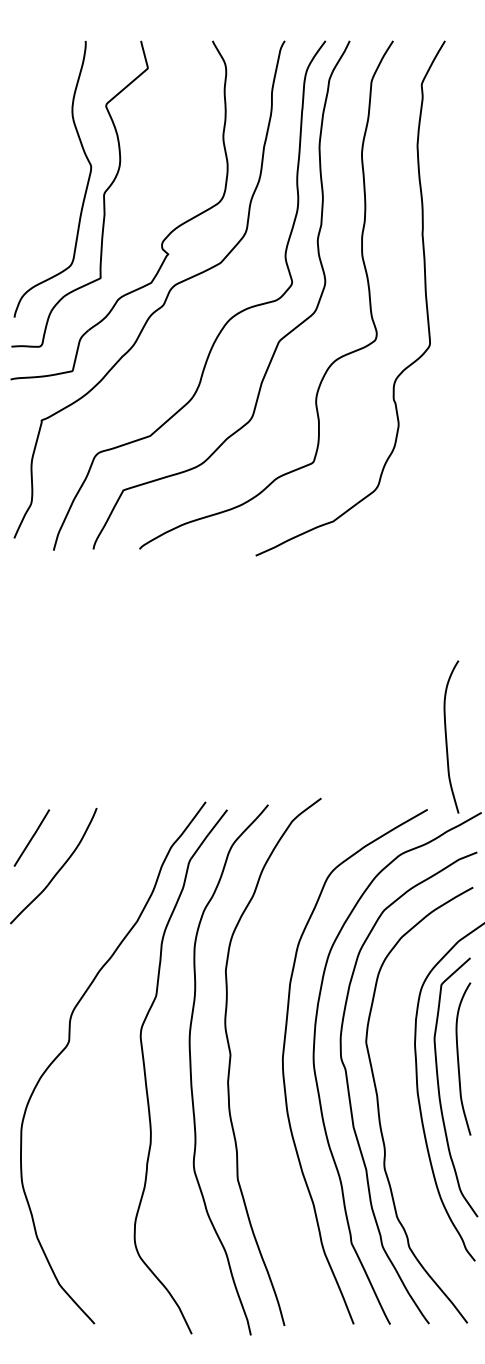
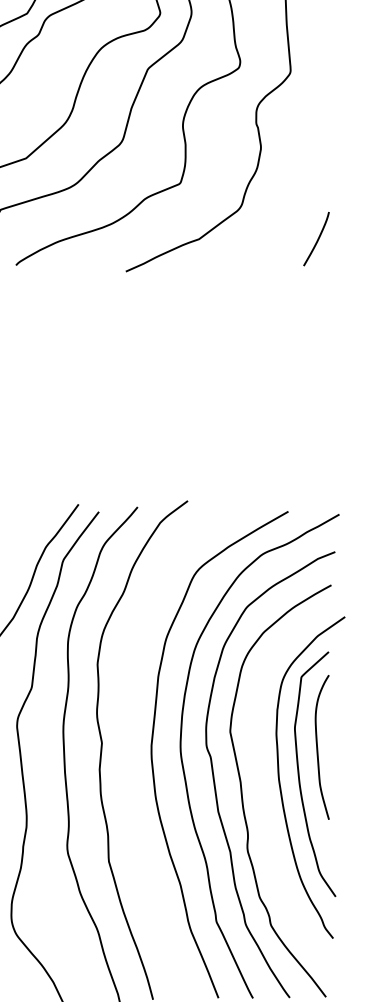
curve: (458, 521) -> (317, 239), added
curve: (447, 738) -> (307, 444), removed

